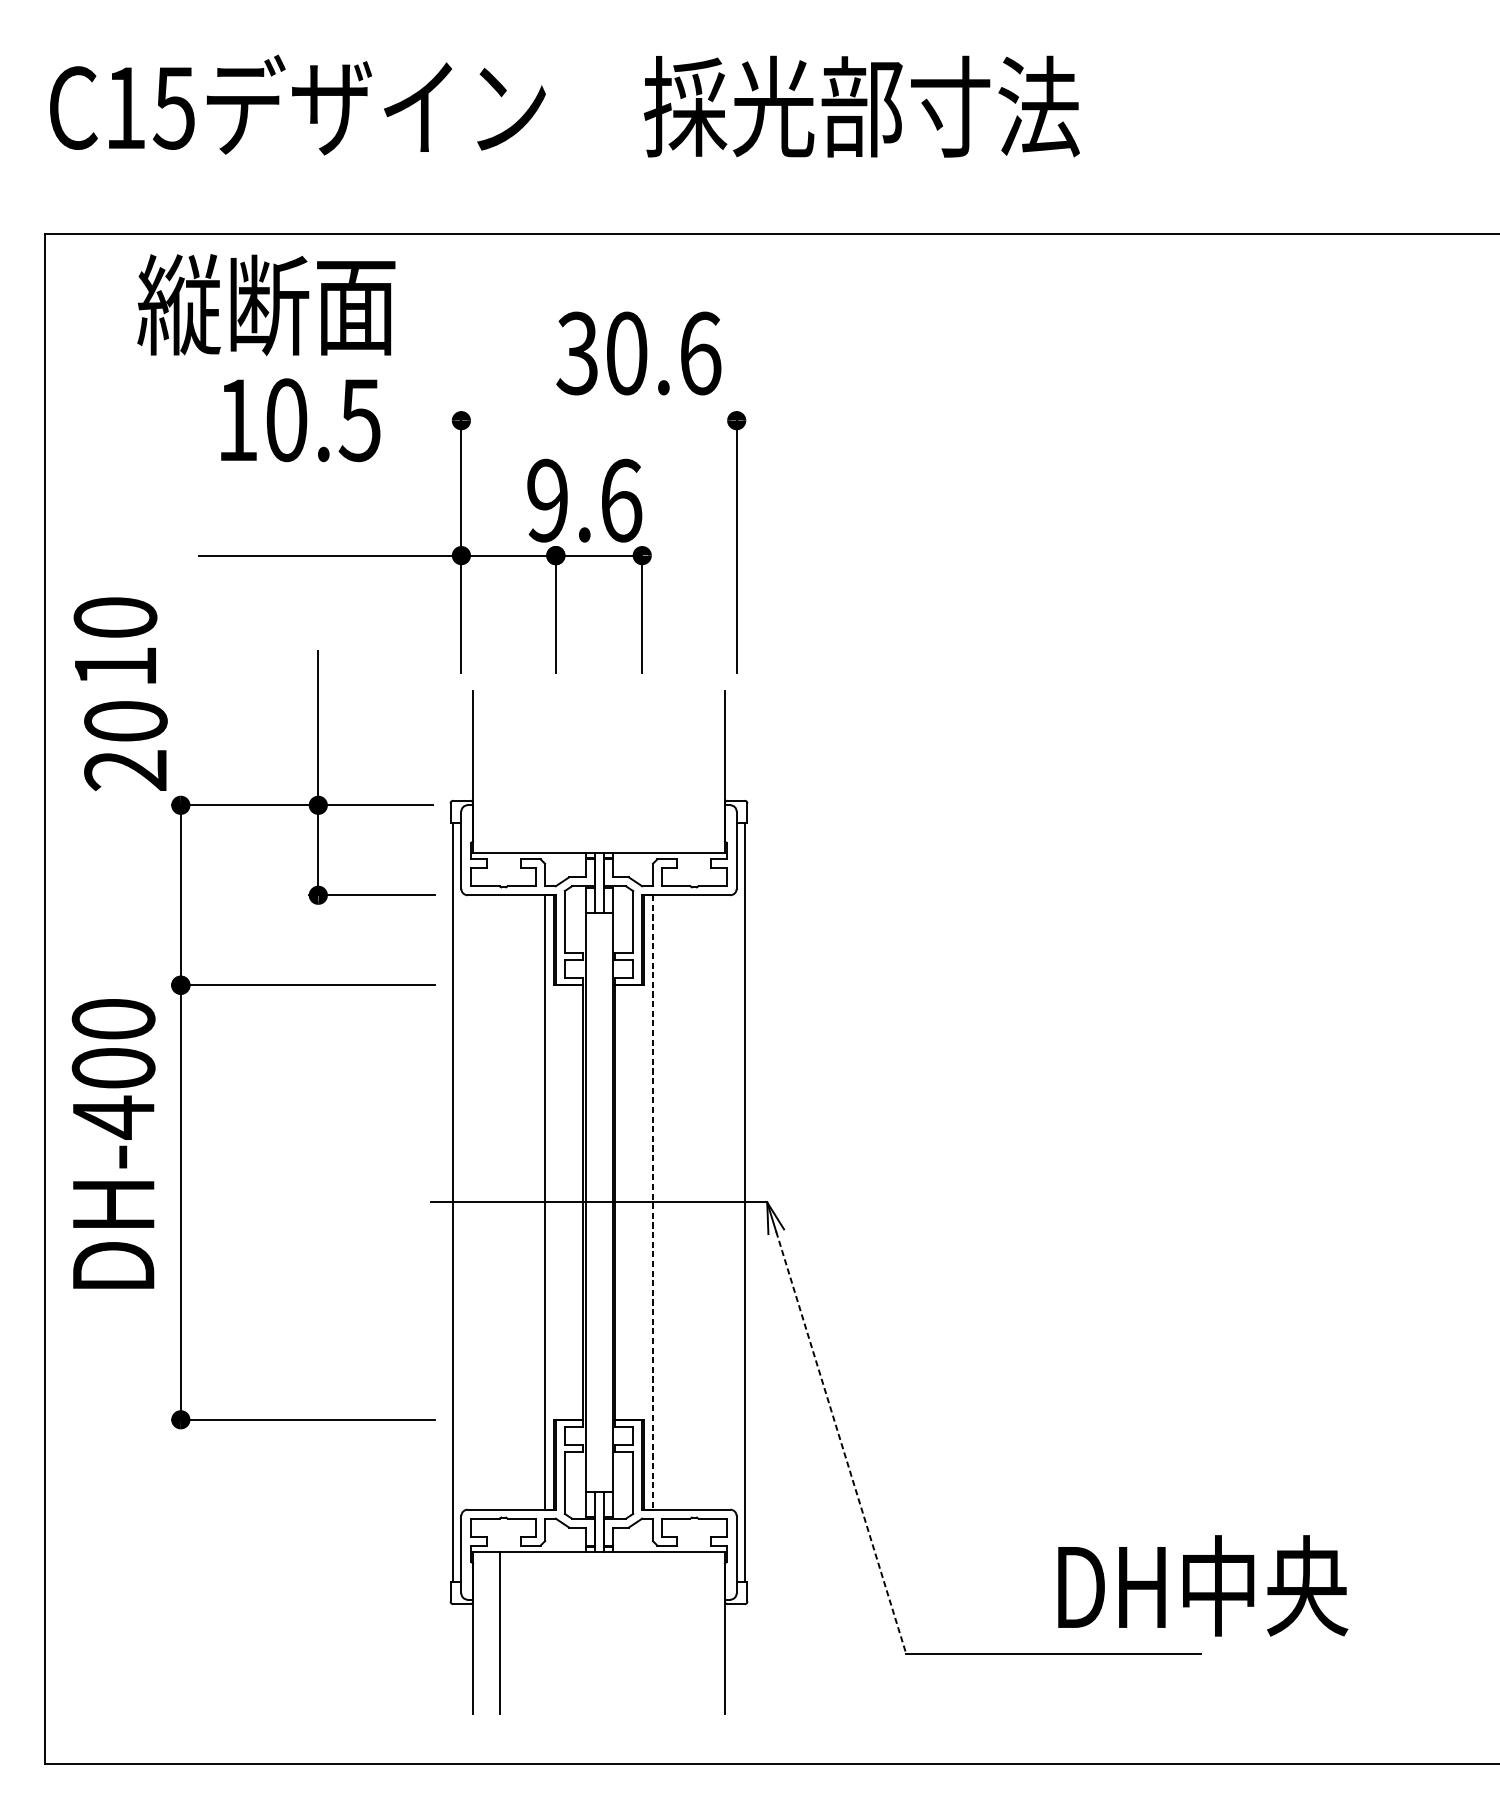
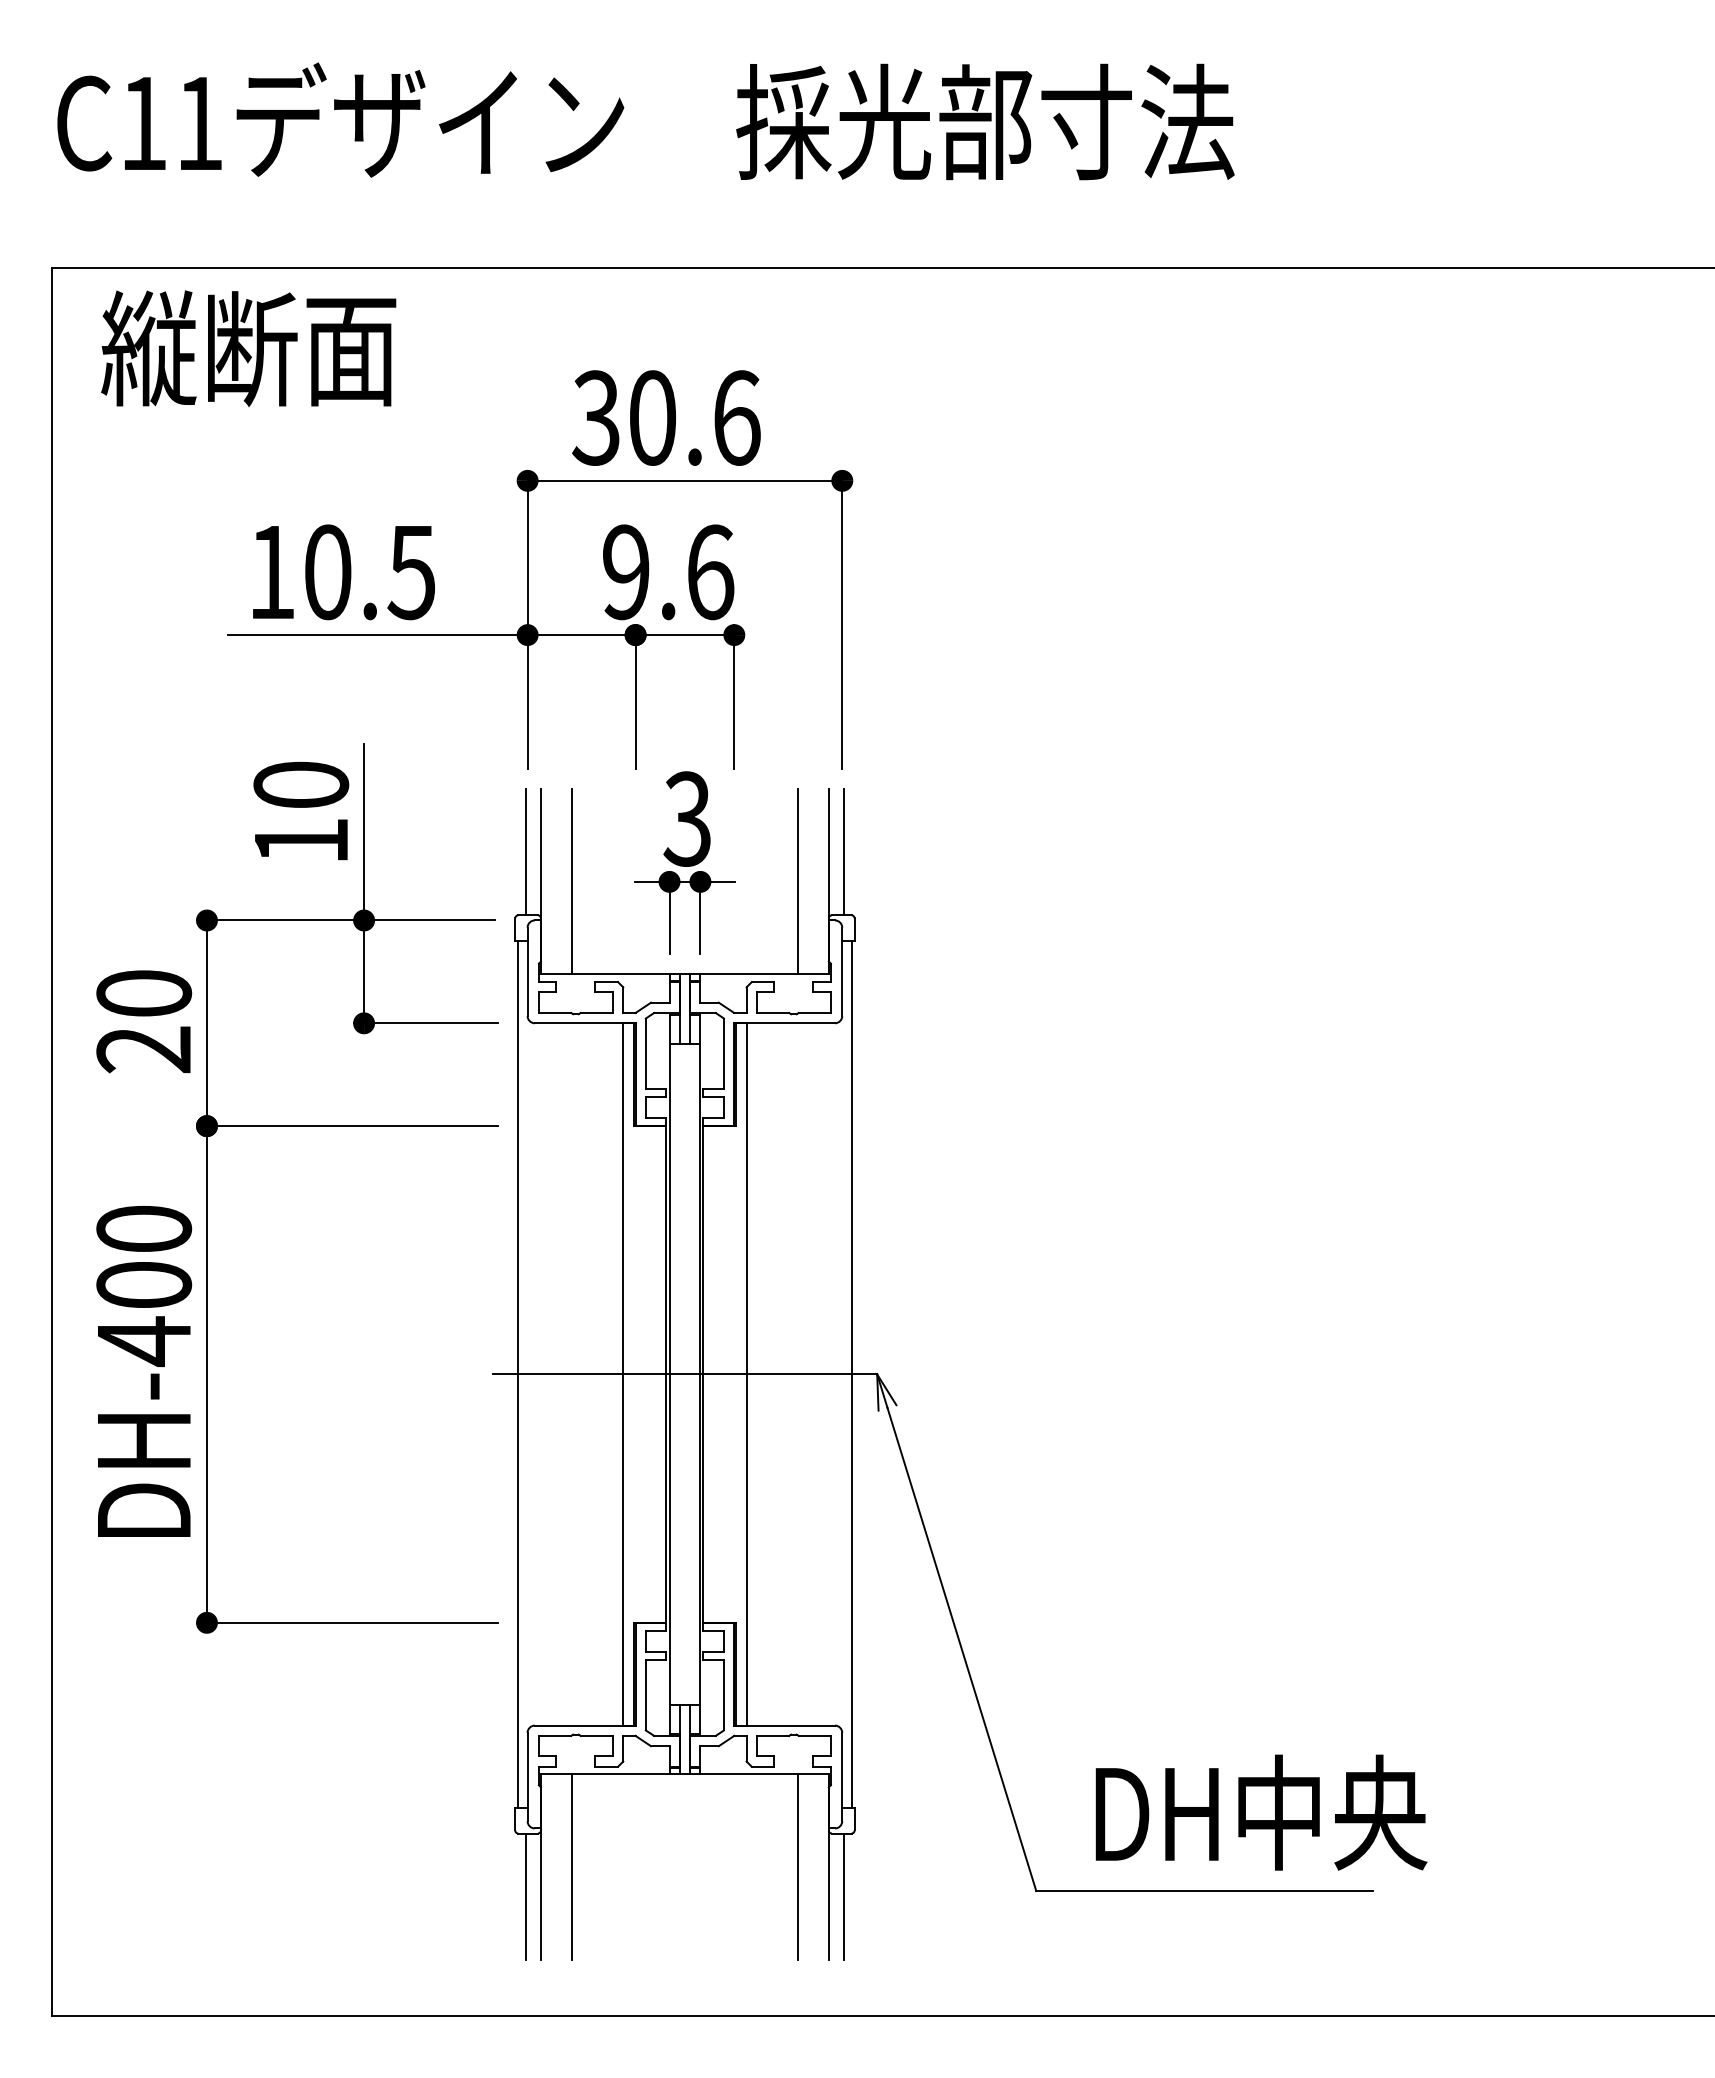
text: (173, 108) -> (198, 124), C15 -> C11
text: (266, 304) -> (248, 348), moved
text: (638, 353) -> (666, 417), moved
text: (300, 420) -> (343, 572), moved
line: (598, 420) -> (684, 480), added
text: (115, 639) -> (301, 810), moved
text: (126, 745) -> (144, 1021), moved
line: (459, 745) -> (525, 852), added
line: (738, 745) -> (844, 852), added
part: (598, 754) -> (684, 862), added
line: (499, 771) -> (571, 881), added
line: (698, 771) -> (798, 881), added
text: (113, 1143) -> (144, 1371), moved
line: (652, 1202) -> (746, 1374), dashed -> solid
line: (840, 1443) -> (961, 1649), dashed -> solid
text: (1203, 1585) -> (1261, 1812), moved
line: (698, 1632) -> (798, 1866), added
line: (459, 1659) -> (525, 1896), added
line: (738, 1659) -> (844, 1896), added

